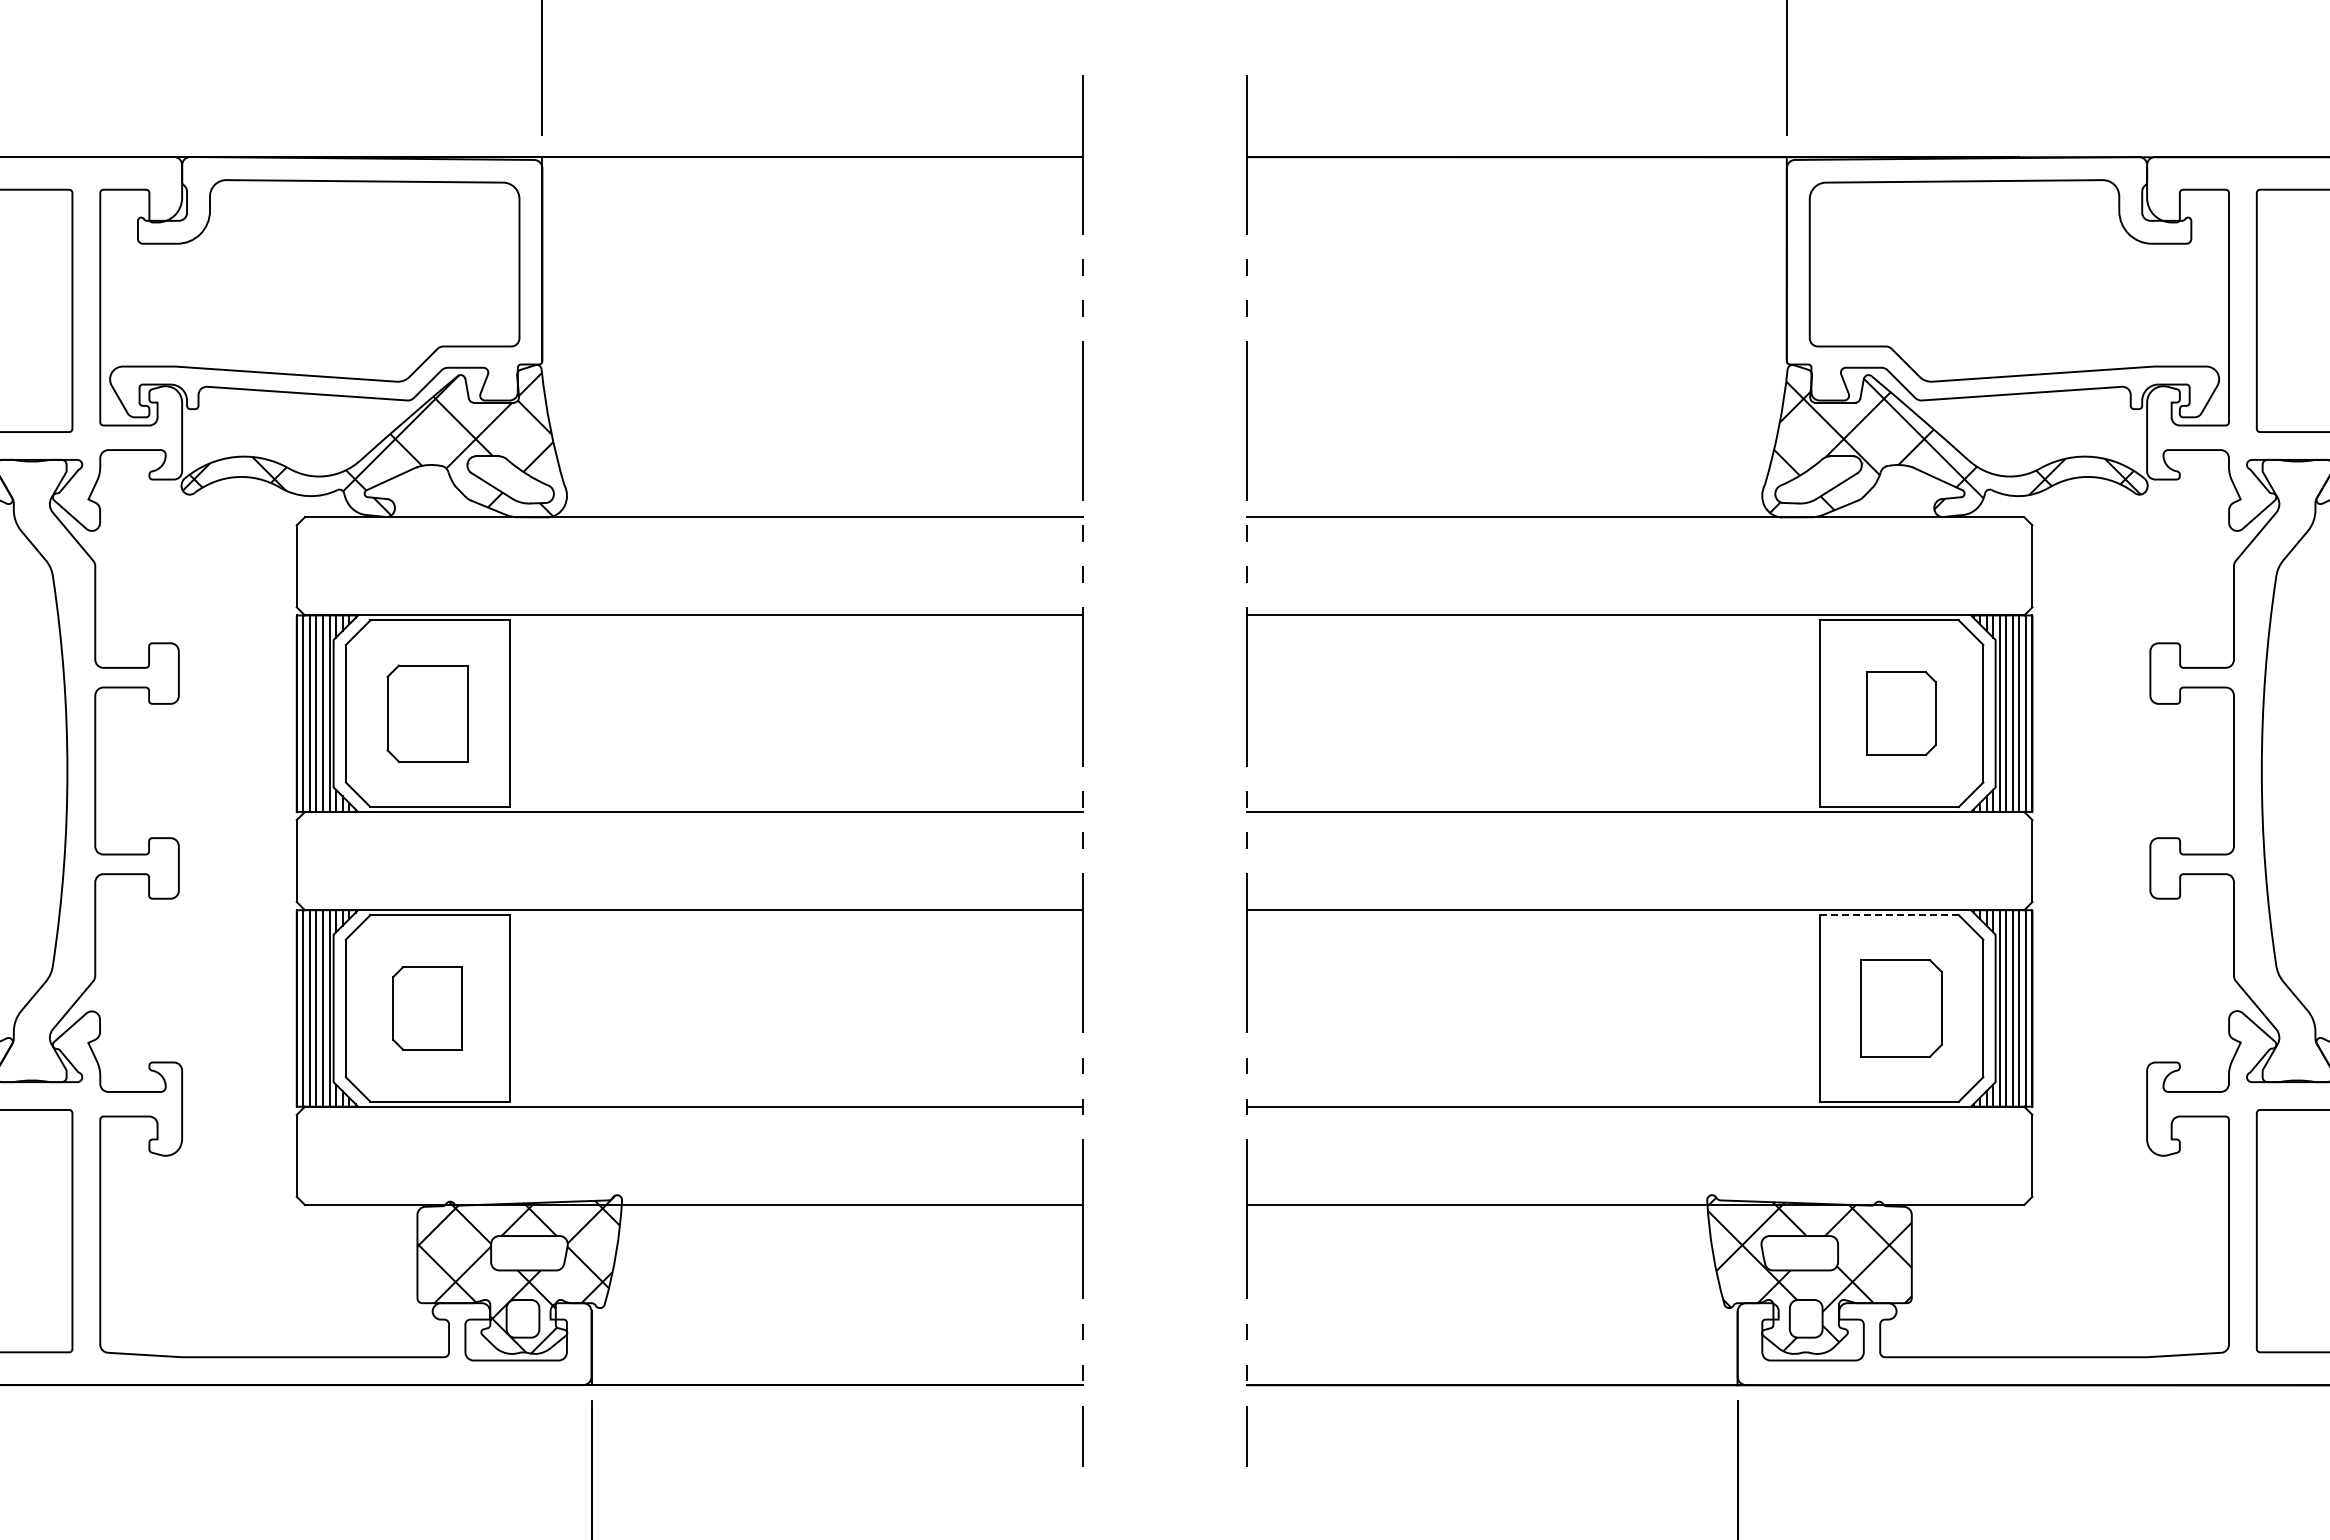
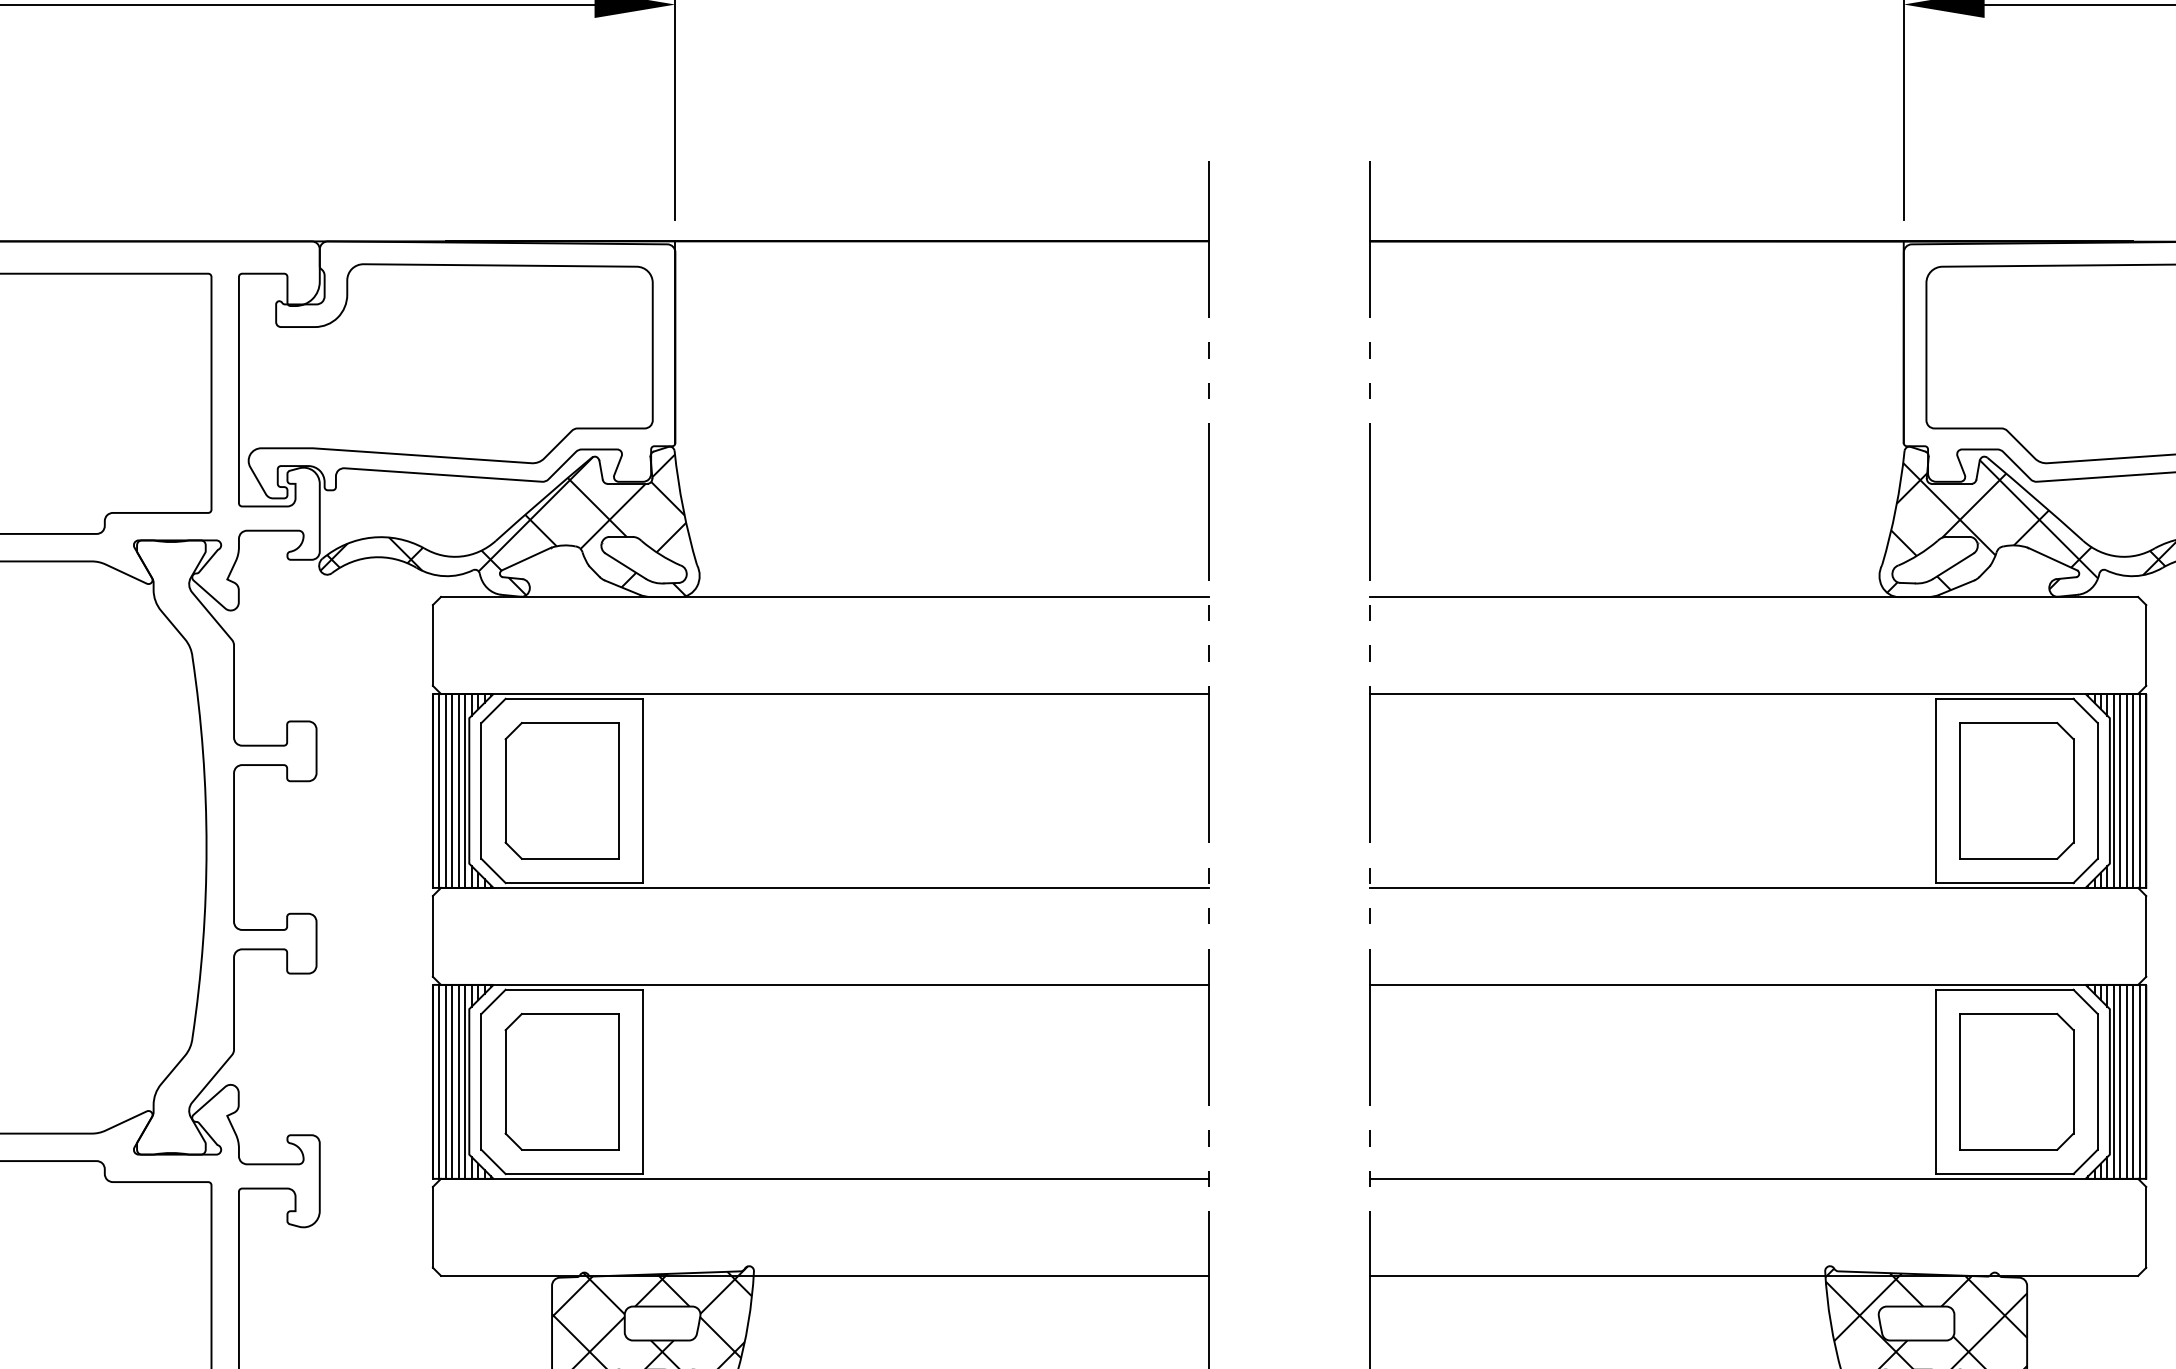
part: (427, 713) -> (561, 790), size x1.43
part: (1901, 713) -> (2016, 790), size x1.67
line: (1889, 915) -> (2005, 990), dashed -> solid
part: (427, 1008) -> (561, 1081), size x1.67
part: (1901, 1008) -> (2016, 1081), size x1.43

